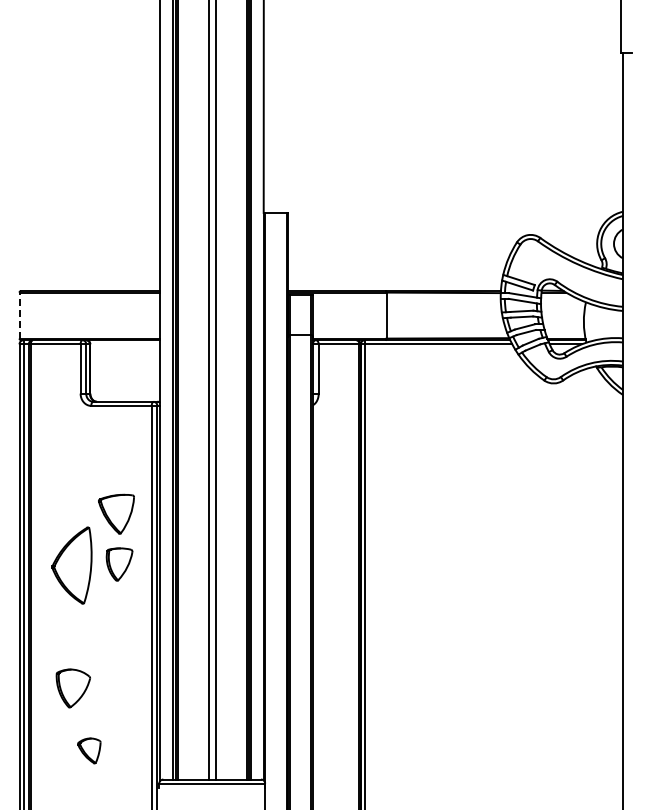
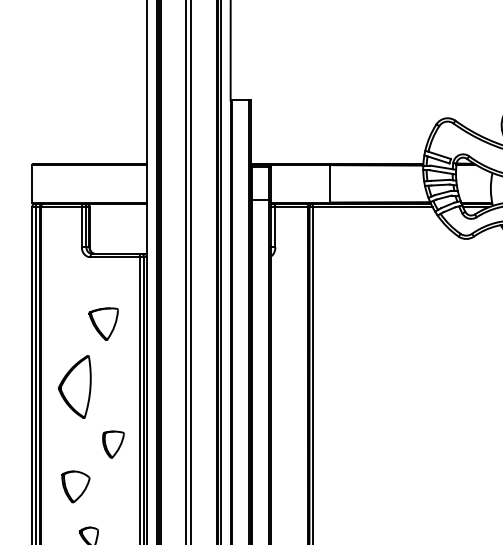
line: (19, 315) -> (32, 183), dashed -> solid
part: (116, 513) -> (103, 323), moved
part: (119, 564) -> (113, 444), moved

